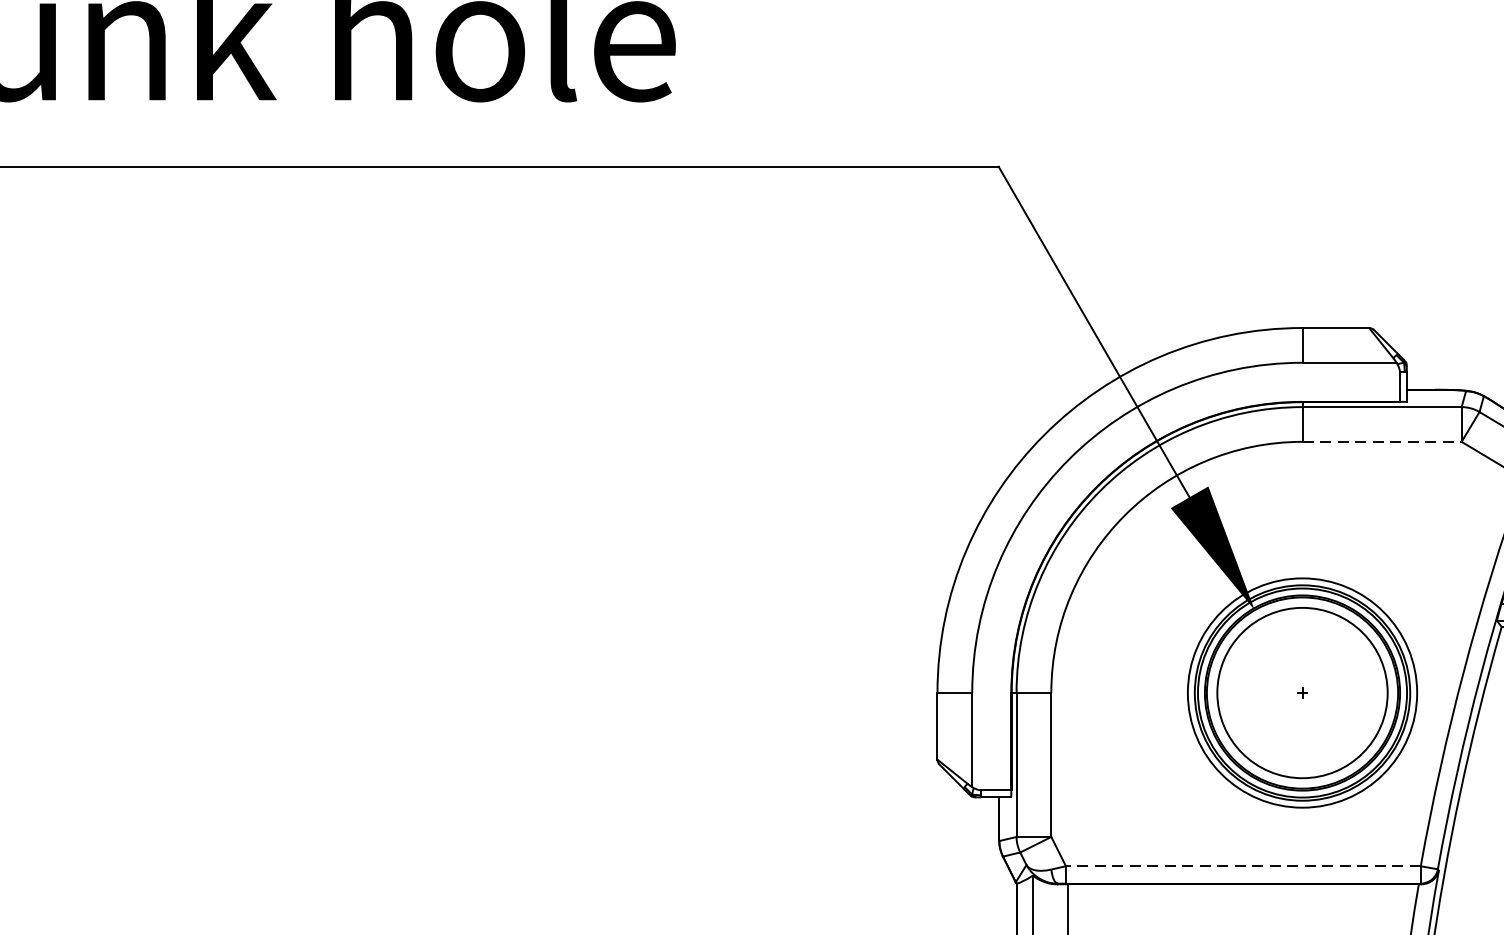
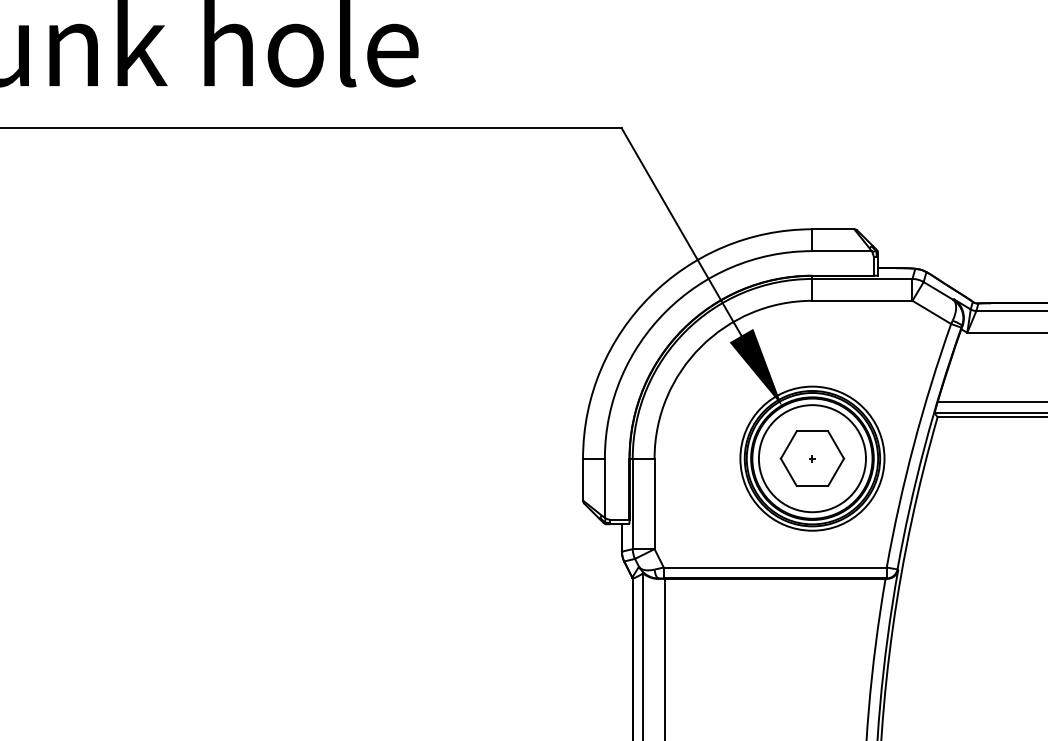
line: (1382, 441) -> (862, 300), dashed -> solid
part: (1302, 692) -> (812, 458), added
line: (1242, 866) -> (774, 567), dashed -> solid

